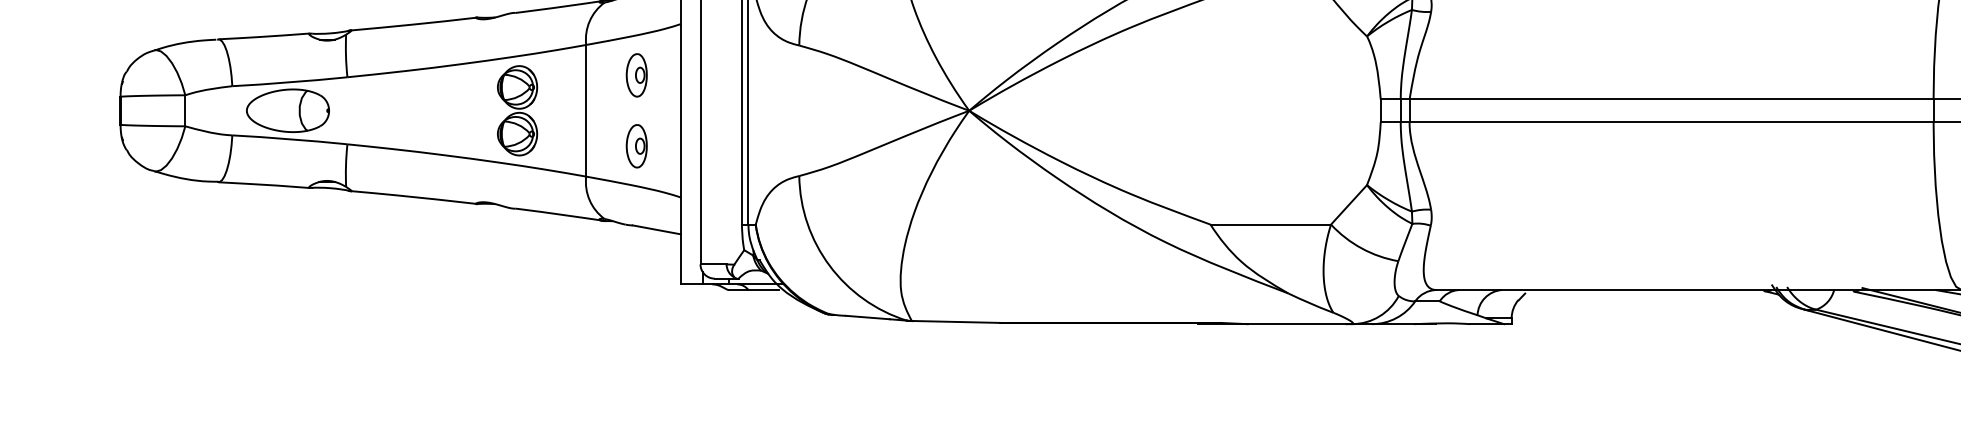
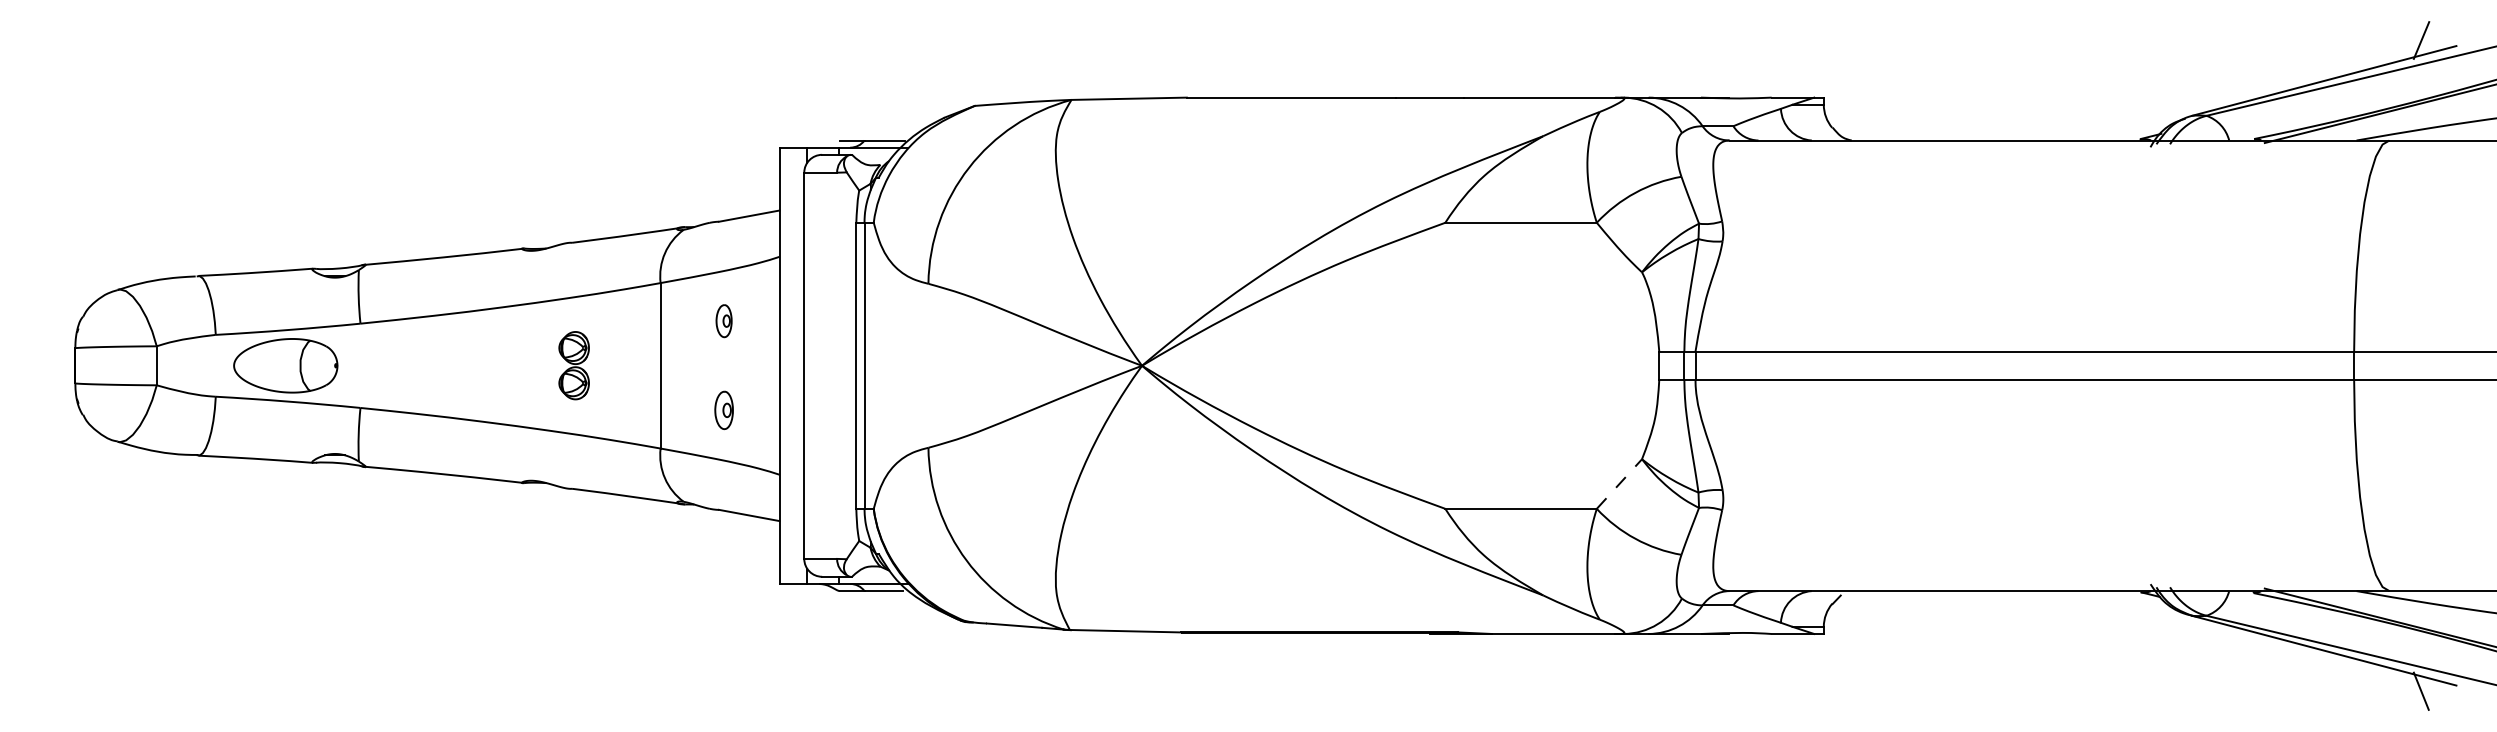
part: (636, 74) -> (723, 320), size x0.6
part: (516, 110) -> (573, 365), size x0.6
part: (636, 146) -> (723, 410), size x0.7
line: (1349, 205) -> (1619, 484), solid -> dashed

